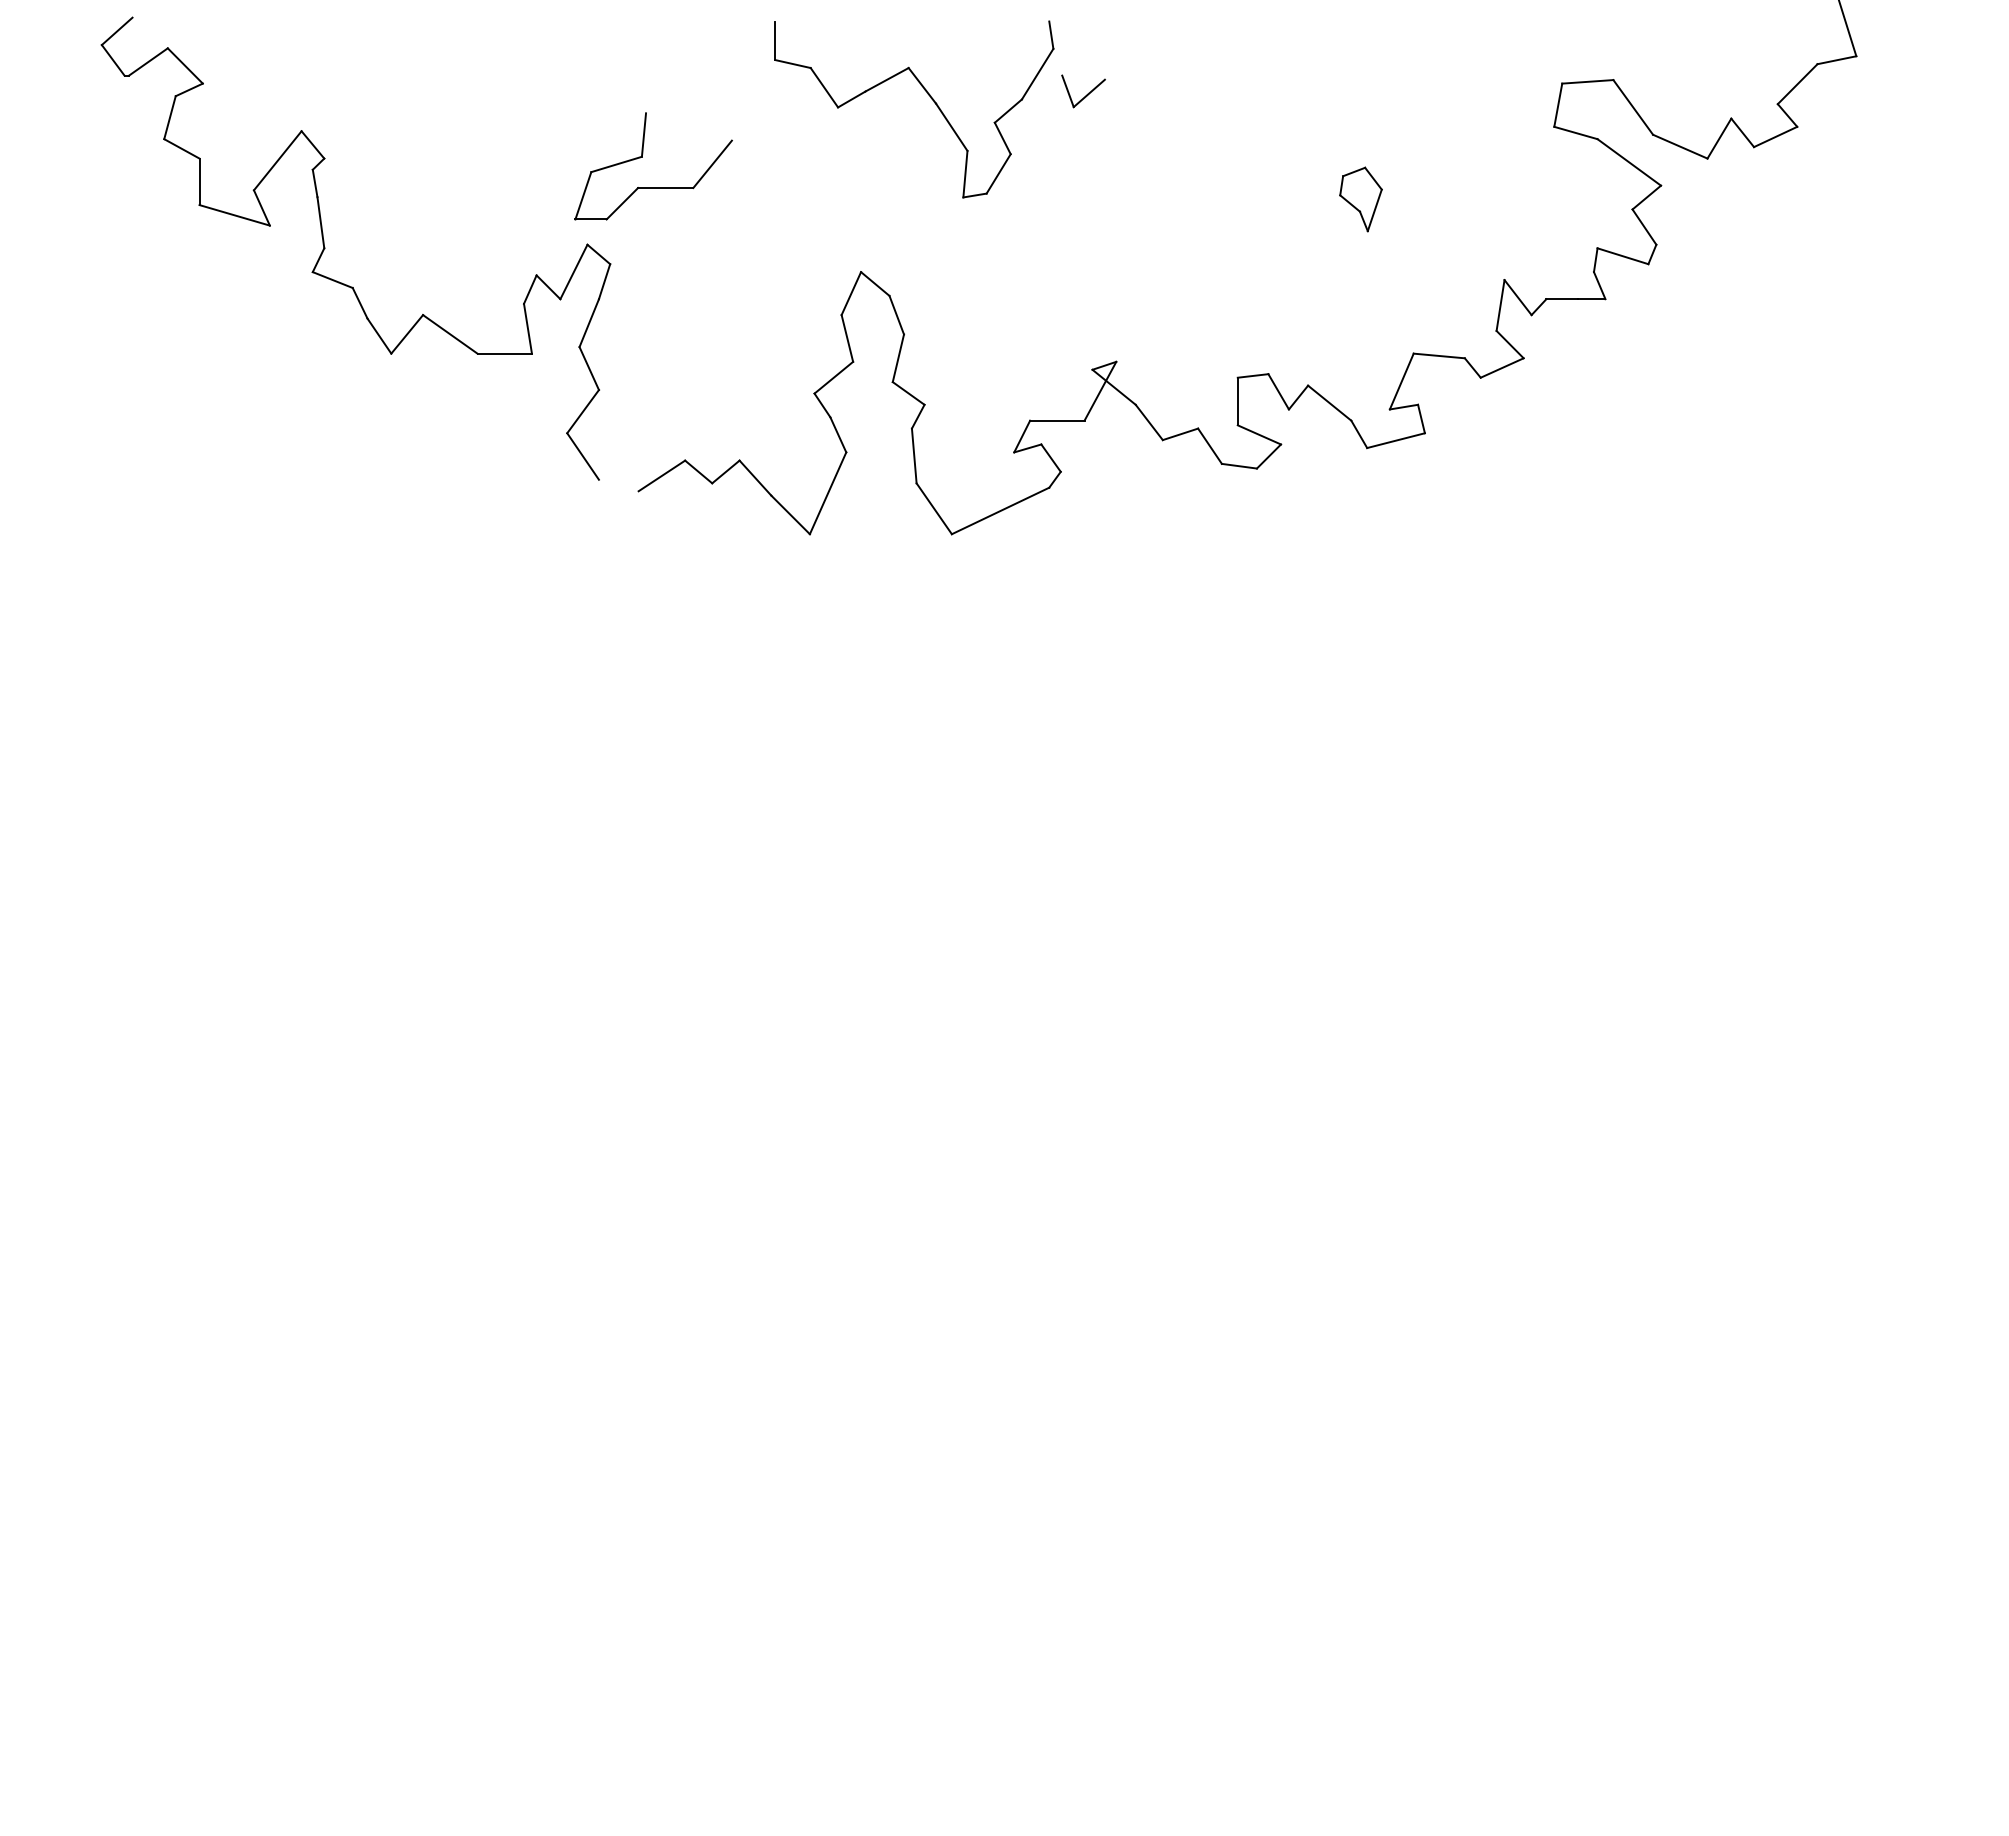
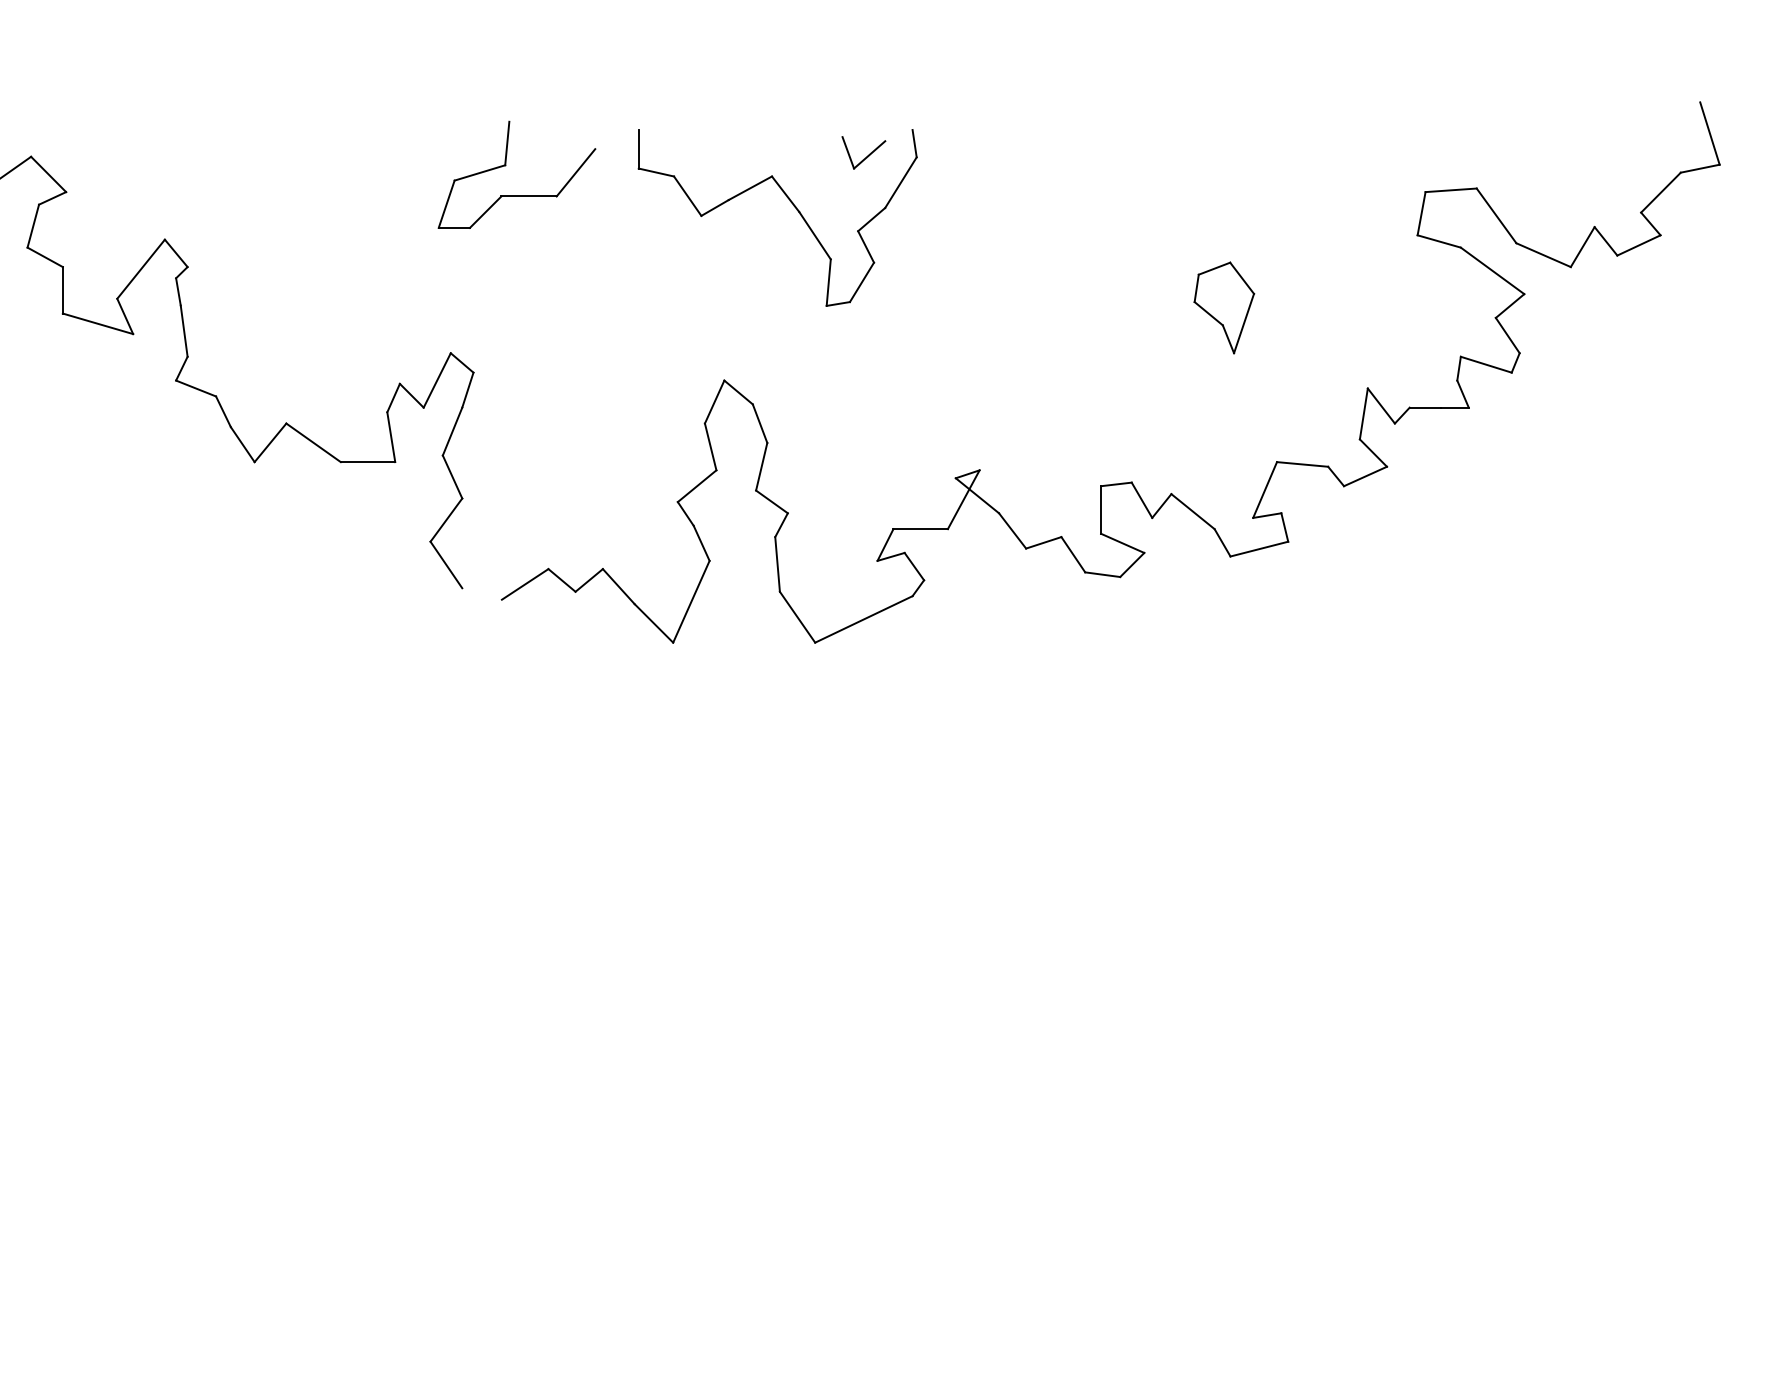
part: (1083, 91) -> (863, 152), moved
part: (642, 157) -> (505, 165), moved
part: (1360, 199) -> (1223, 307), size x1.43

